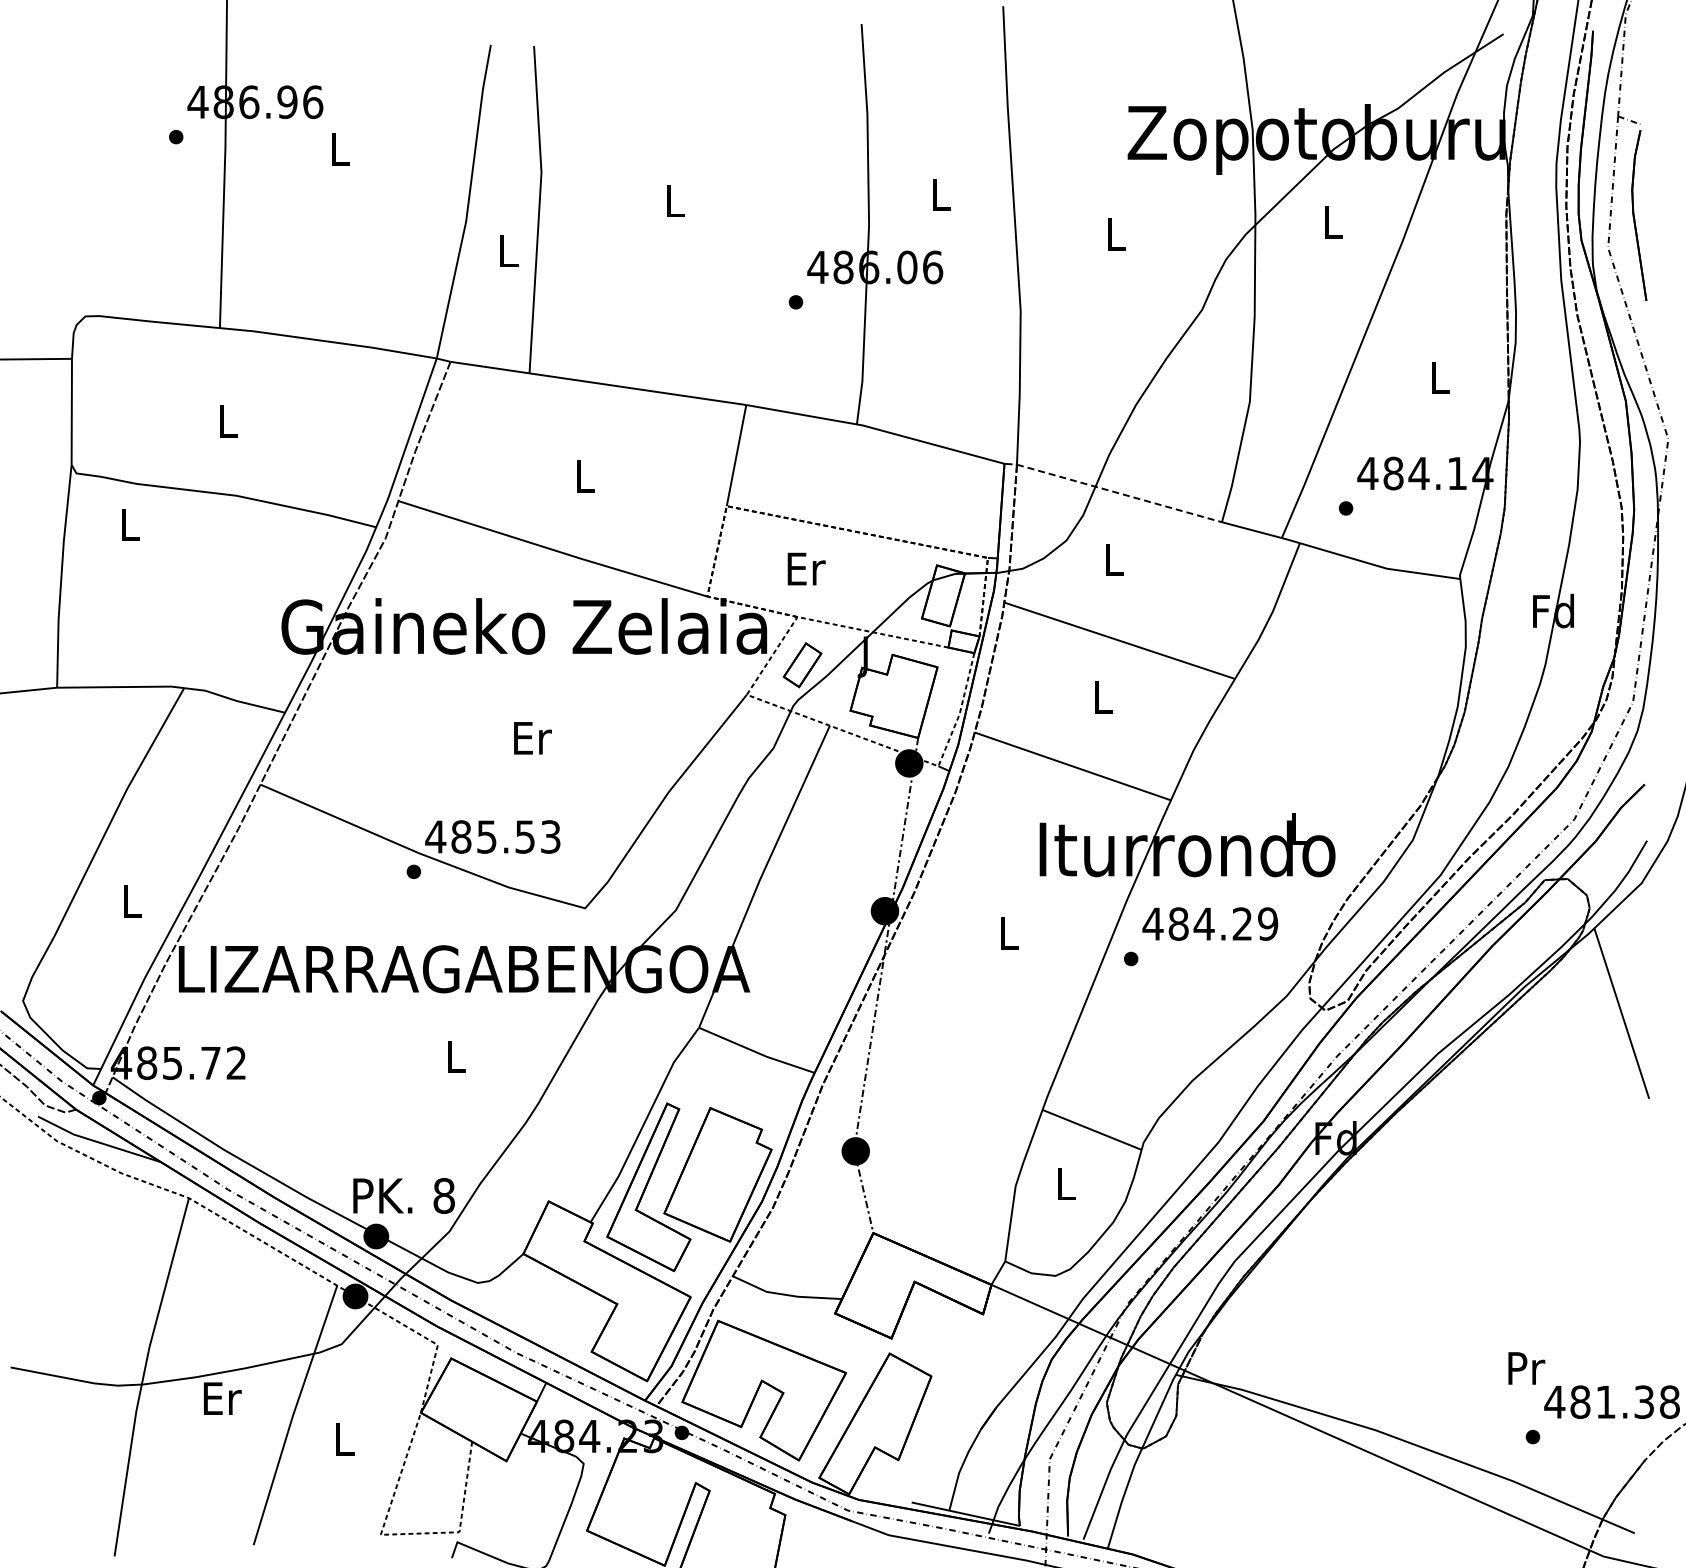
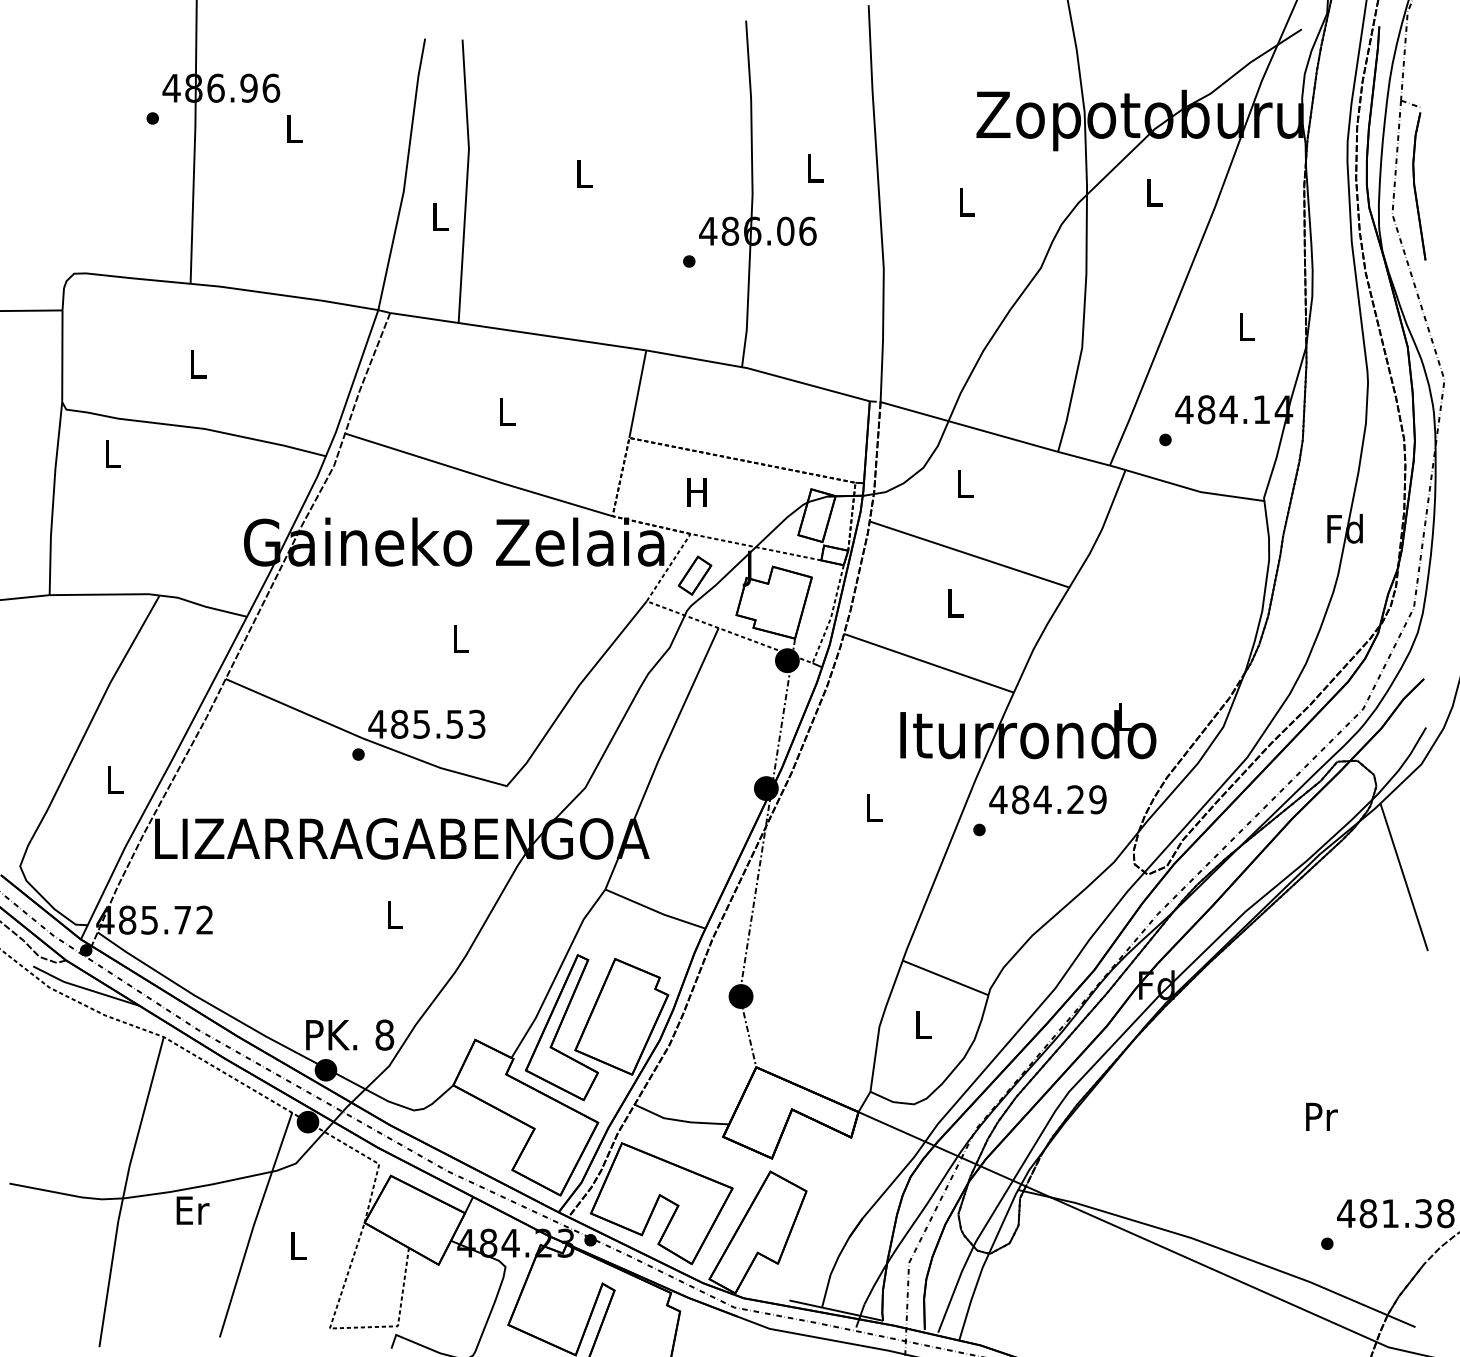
line: (1119, 493) -> (969, 427), dashed -> solid
text: (806, 568) -> (698, 491), Er -> H
text: (532, 738) -> (461, 639), Er -> L
text: (1526, 1368) -> (1321, 1116), moved

